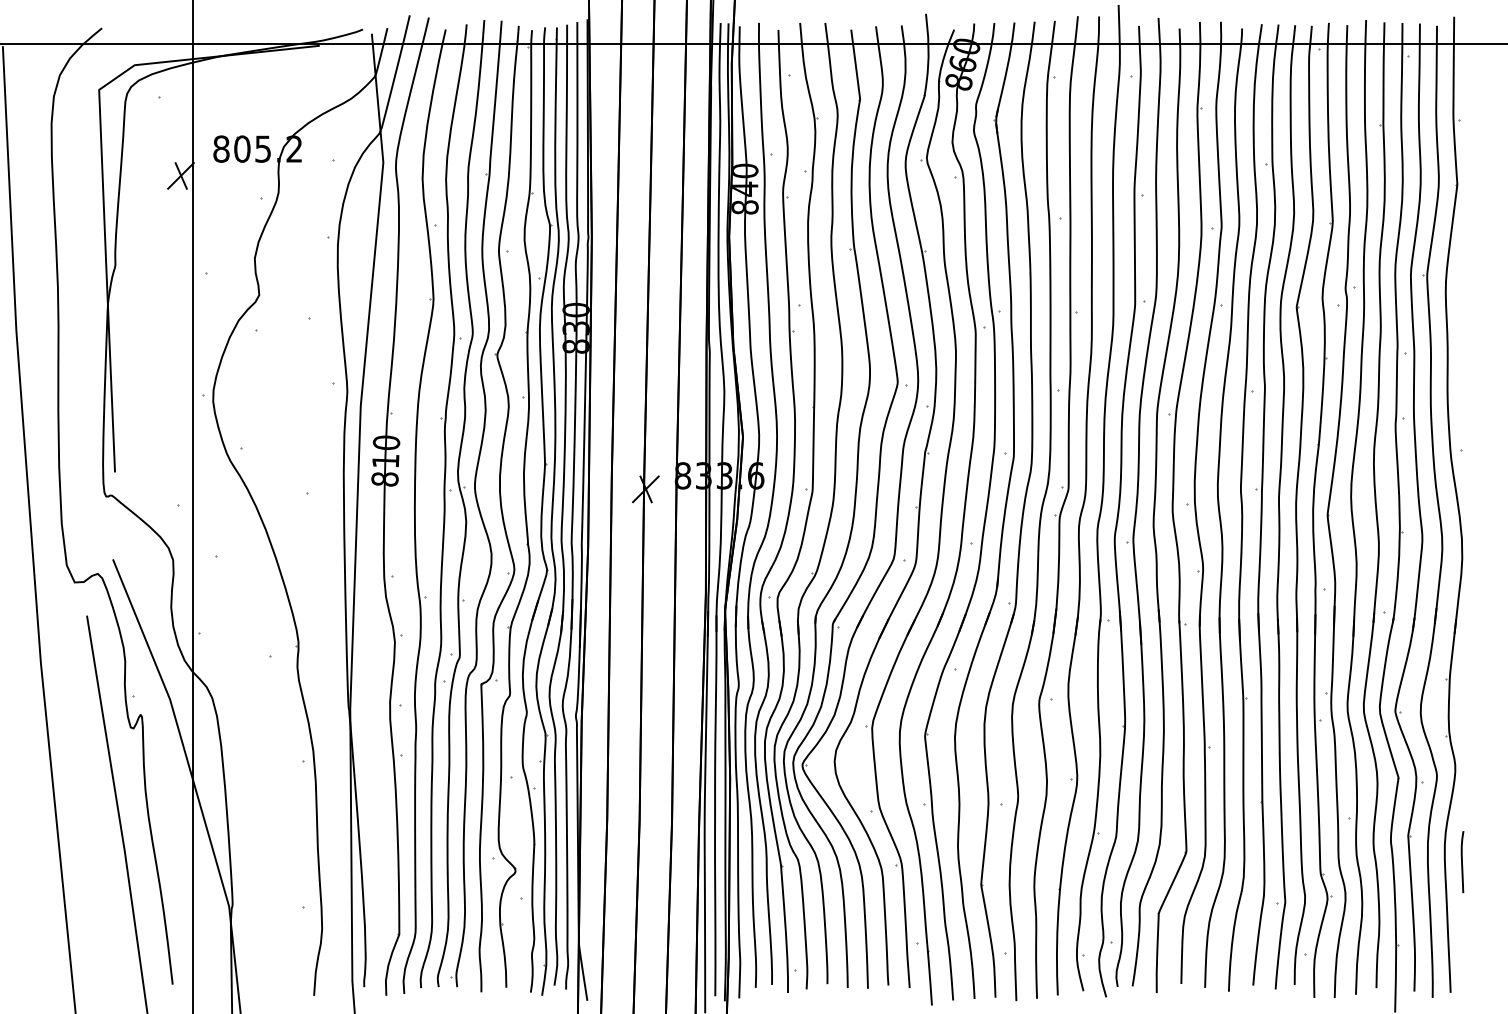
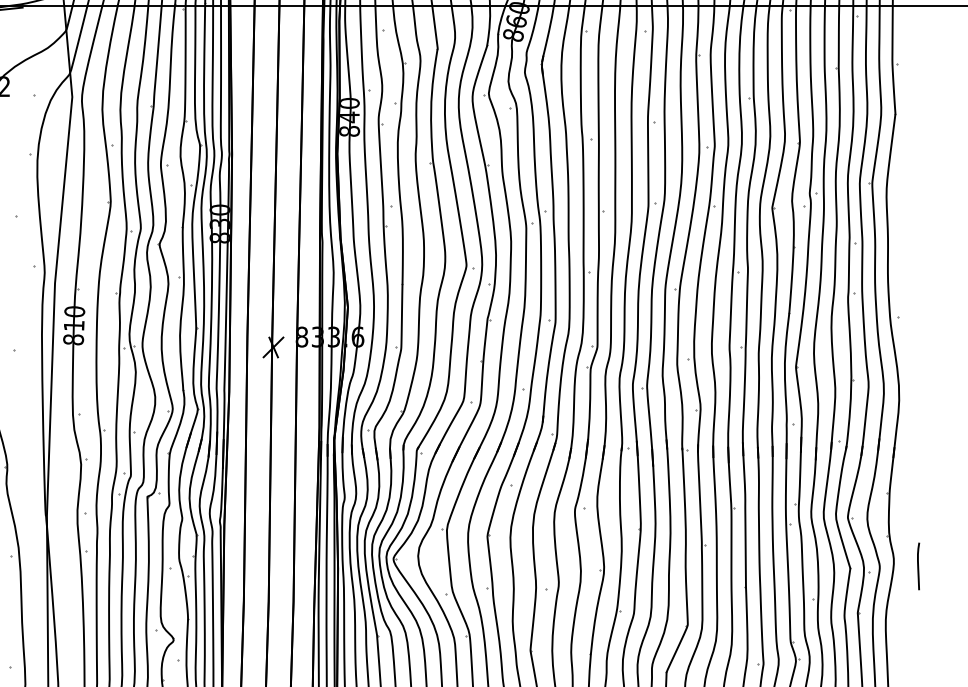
curve: (1462, 862) -> (918, 566), moved

